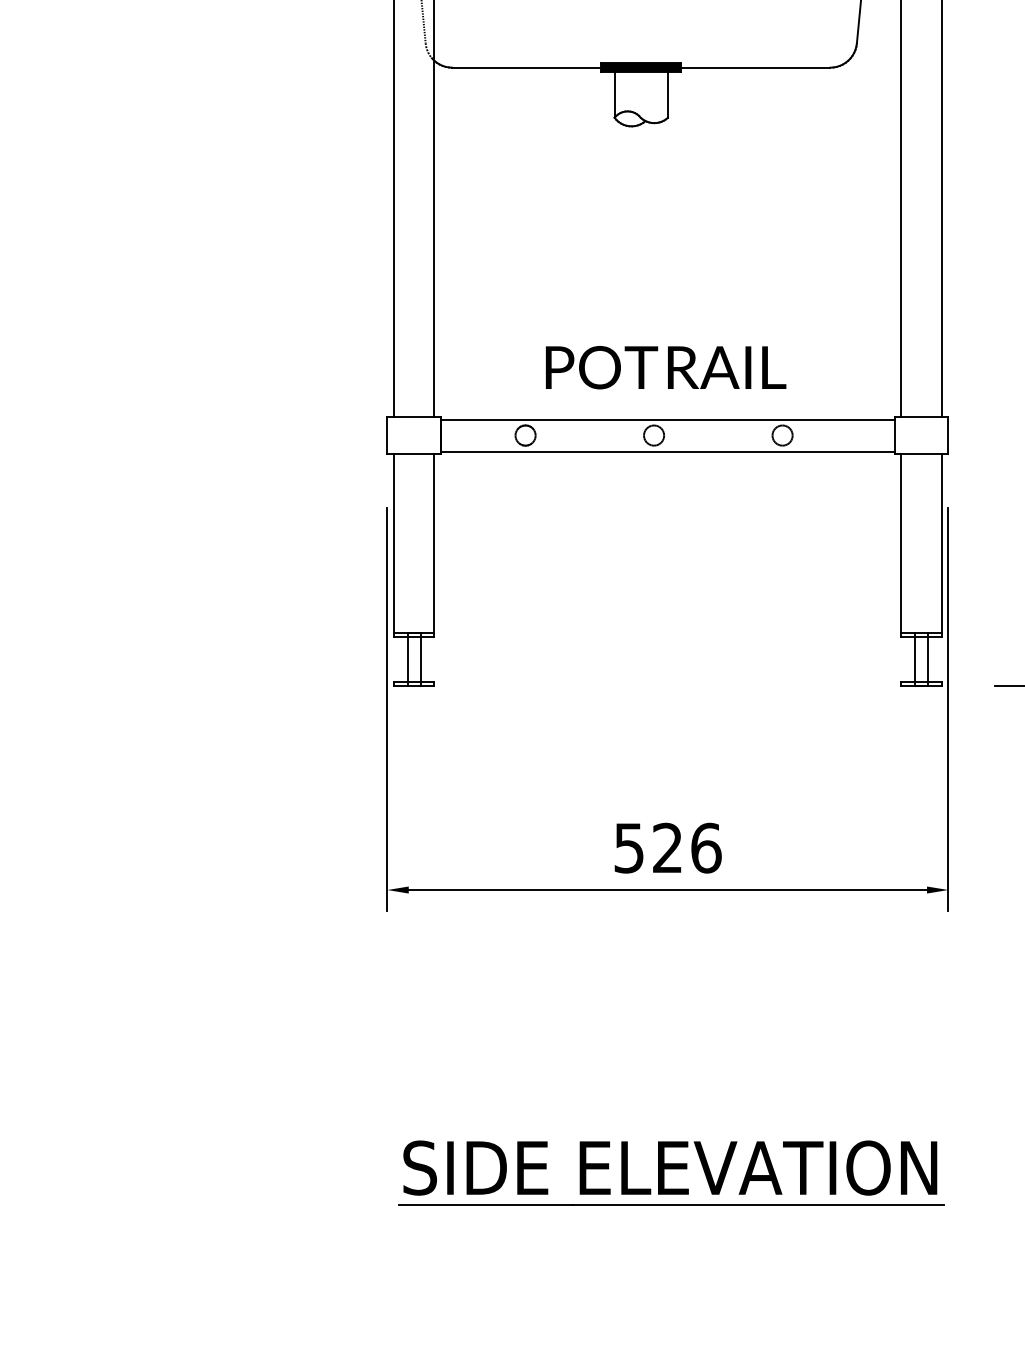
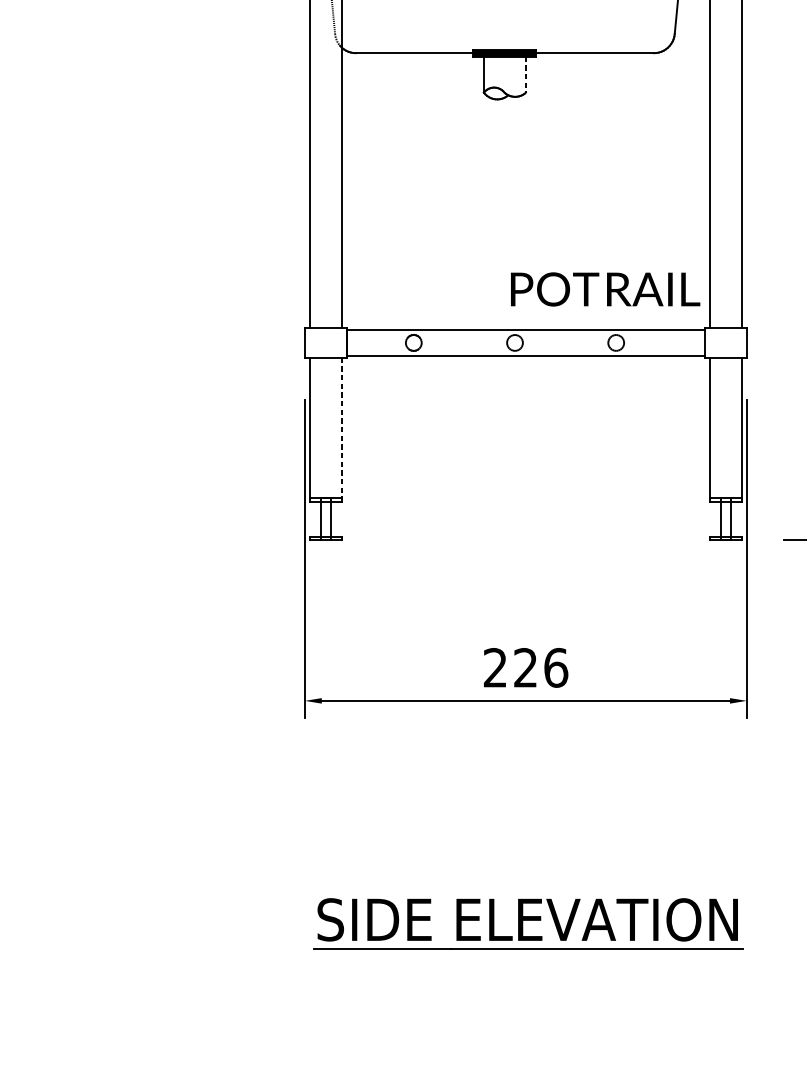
line: (667, 94) -> (525, 74), solid -> dashed
text: (666, 367) -> (605, 289), moved
line: (434, 544) -> (342, 428), solid -> dashed
text: (628, 847) -> (494, 667), 526 -> 226

